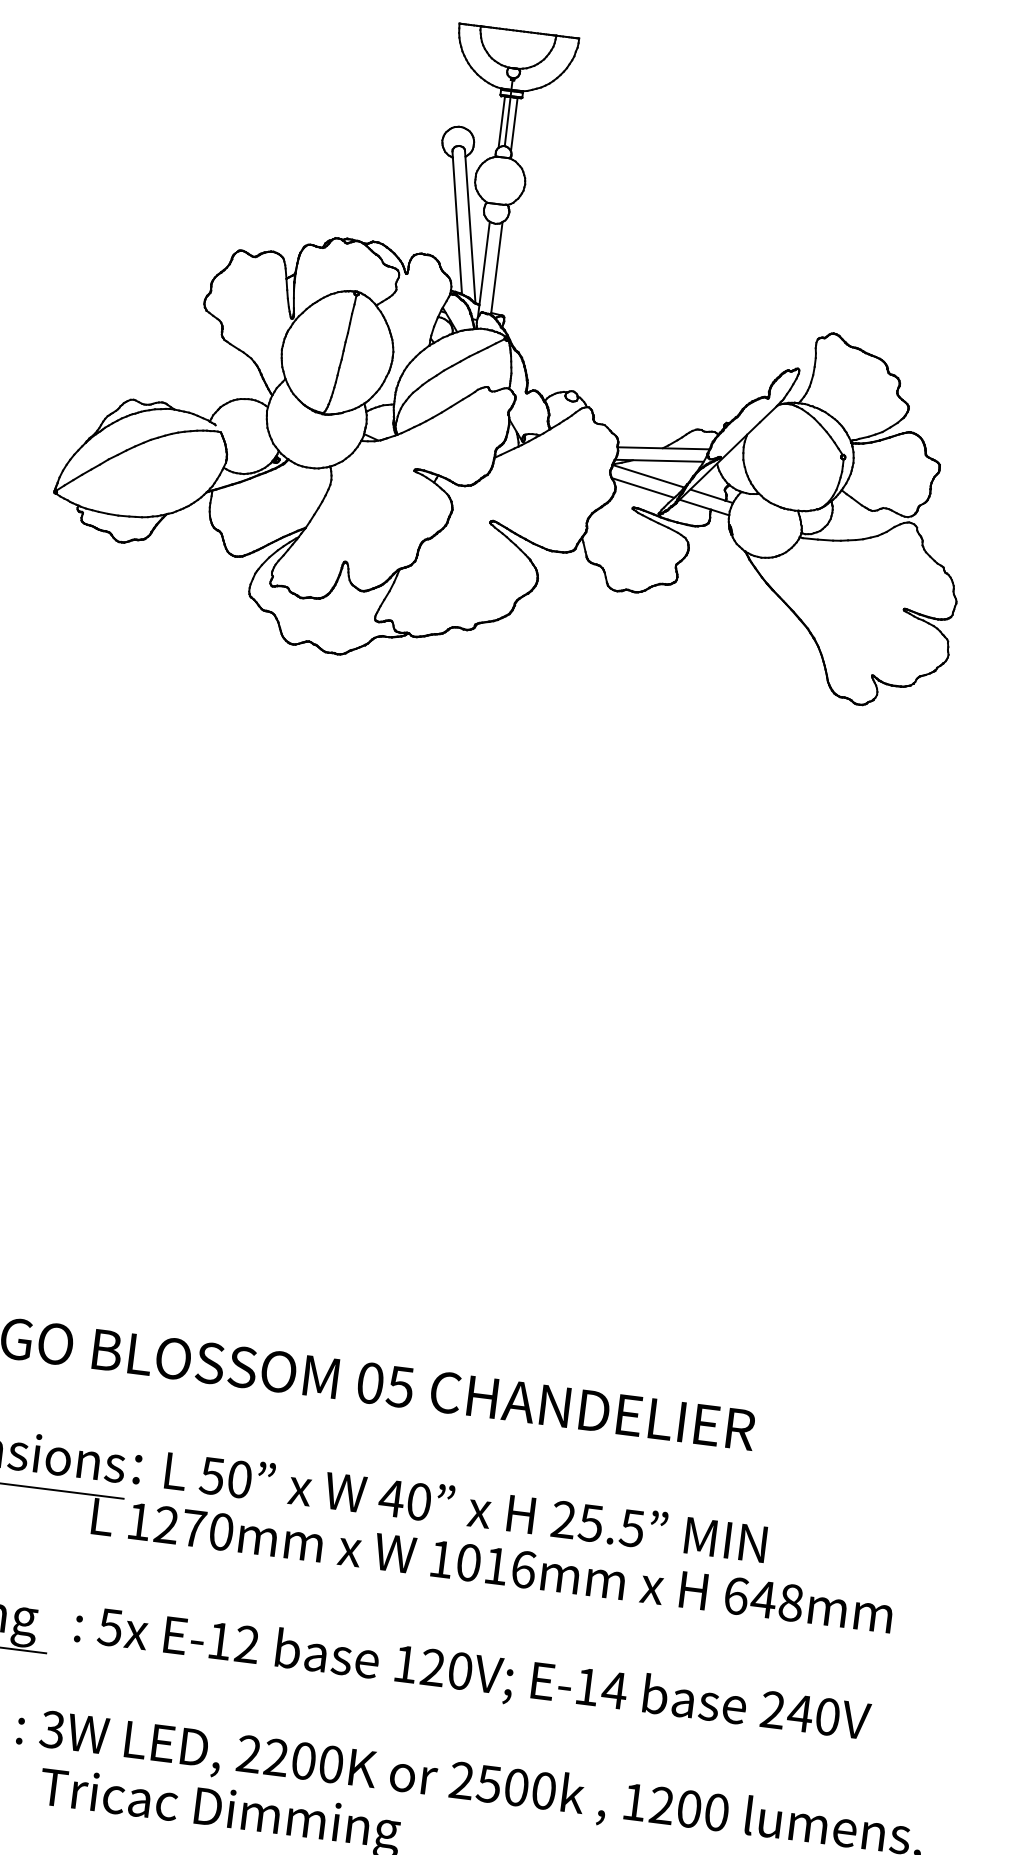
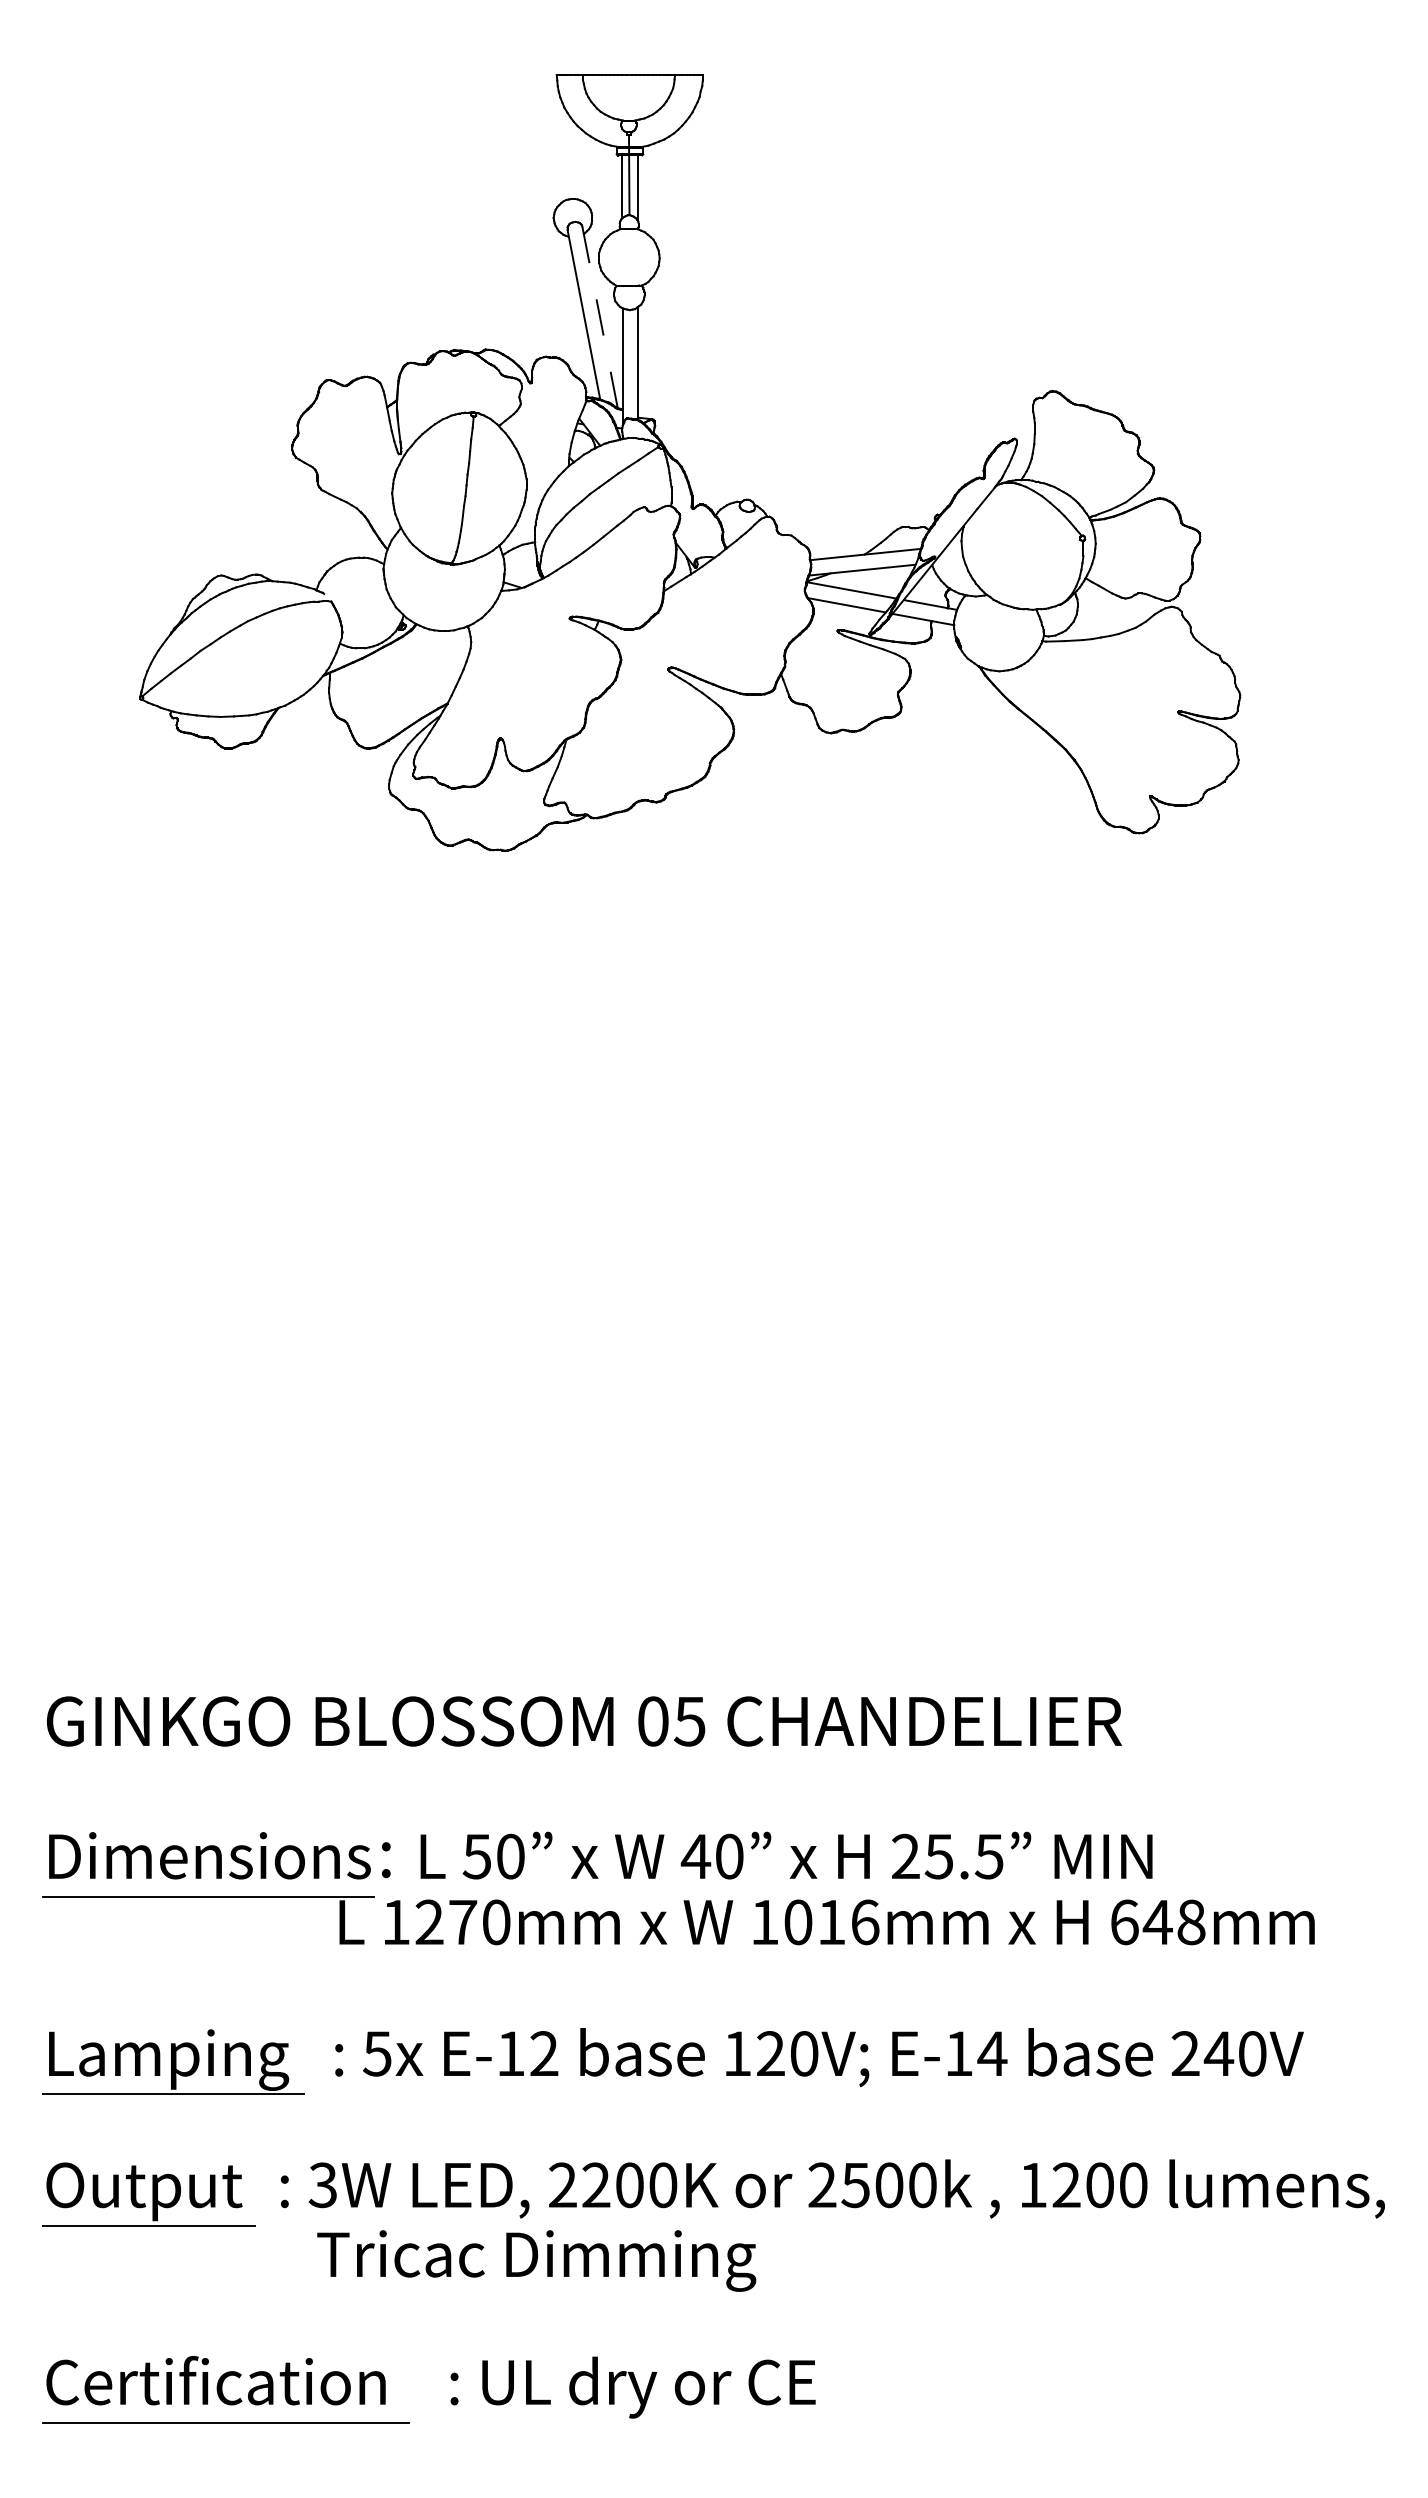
line: (469, 226) -> (599, 316), solid -> dashed

